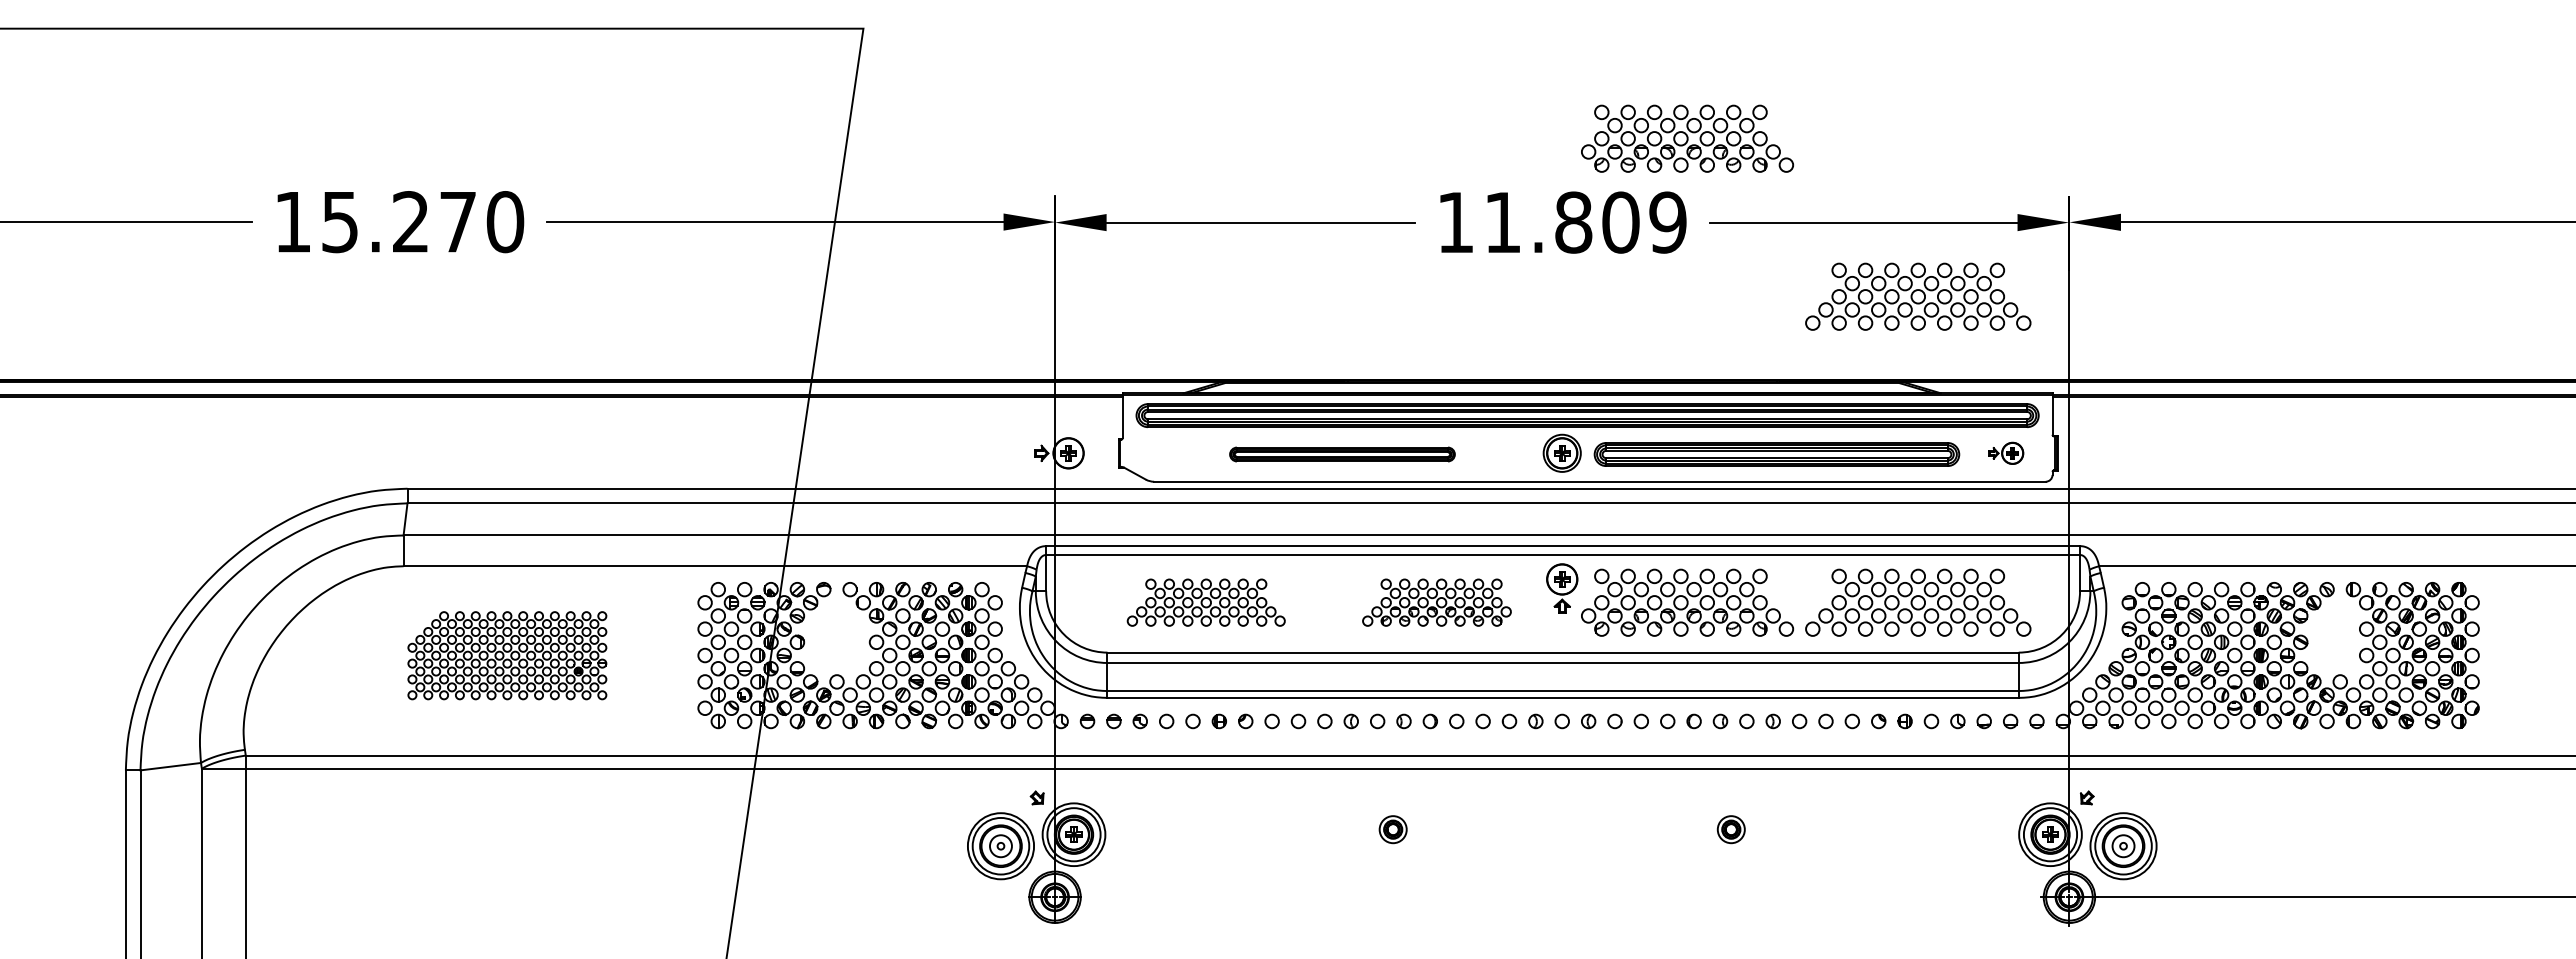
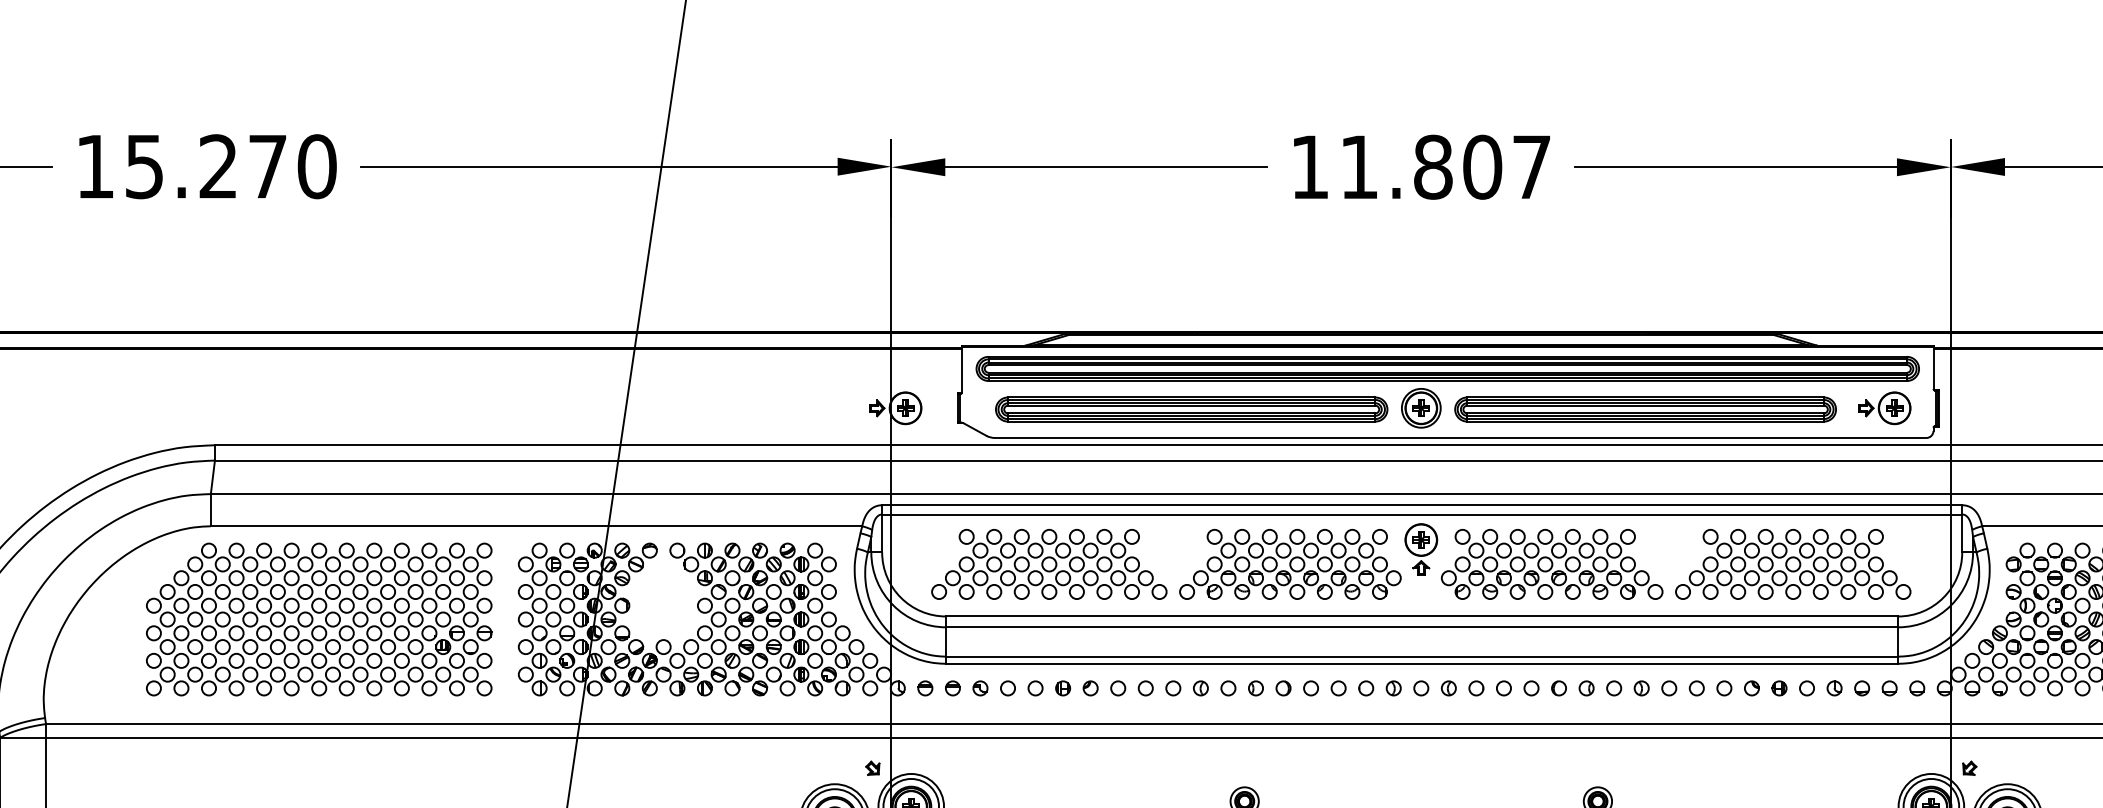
part: (1687, 138) -> (1552, 79), removed
text: (1667, 222) -> (1531, 167), 11.809 -> 11.807
part: (1918, 296) -> (1793, 244), removed
part: (2006, 453) -> (1885, 408), size x1.43
part: (1342, 454) -> (1191, 409), size x1.67
part: (1206, 602) -> (1049, 564), size x1.43
part: (1436, 602) -> (1289, 564), size x1.43
part: (507, 655) -> (319, 619), size x1.67

